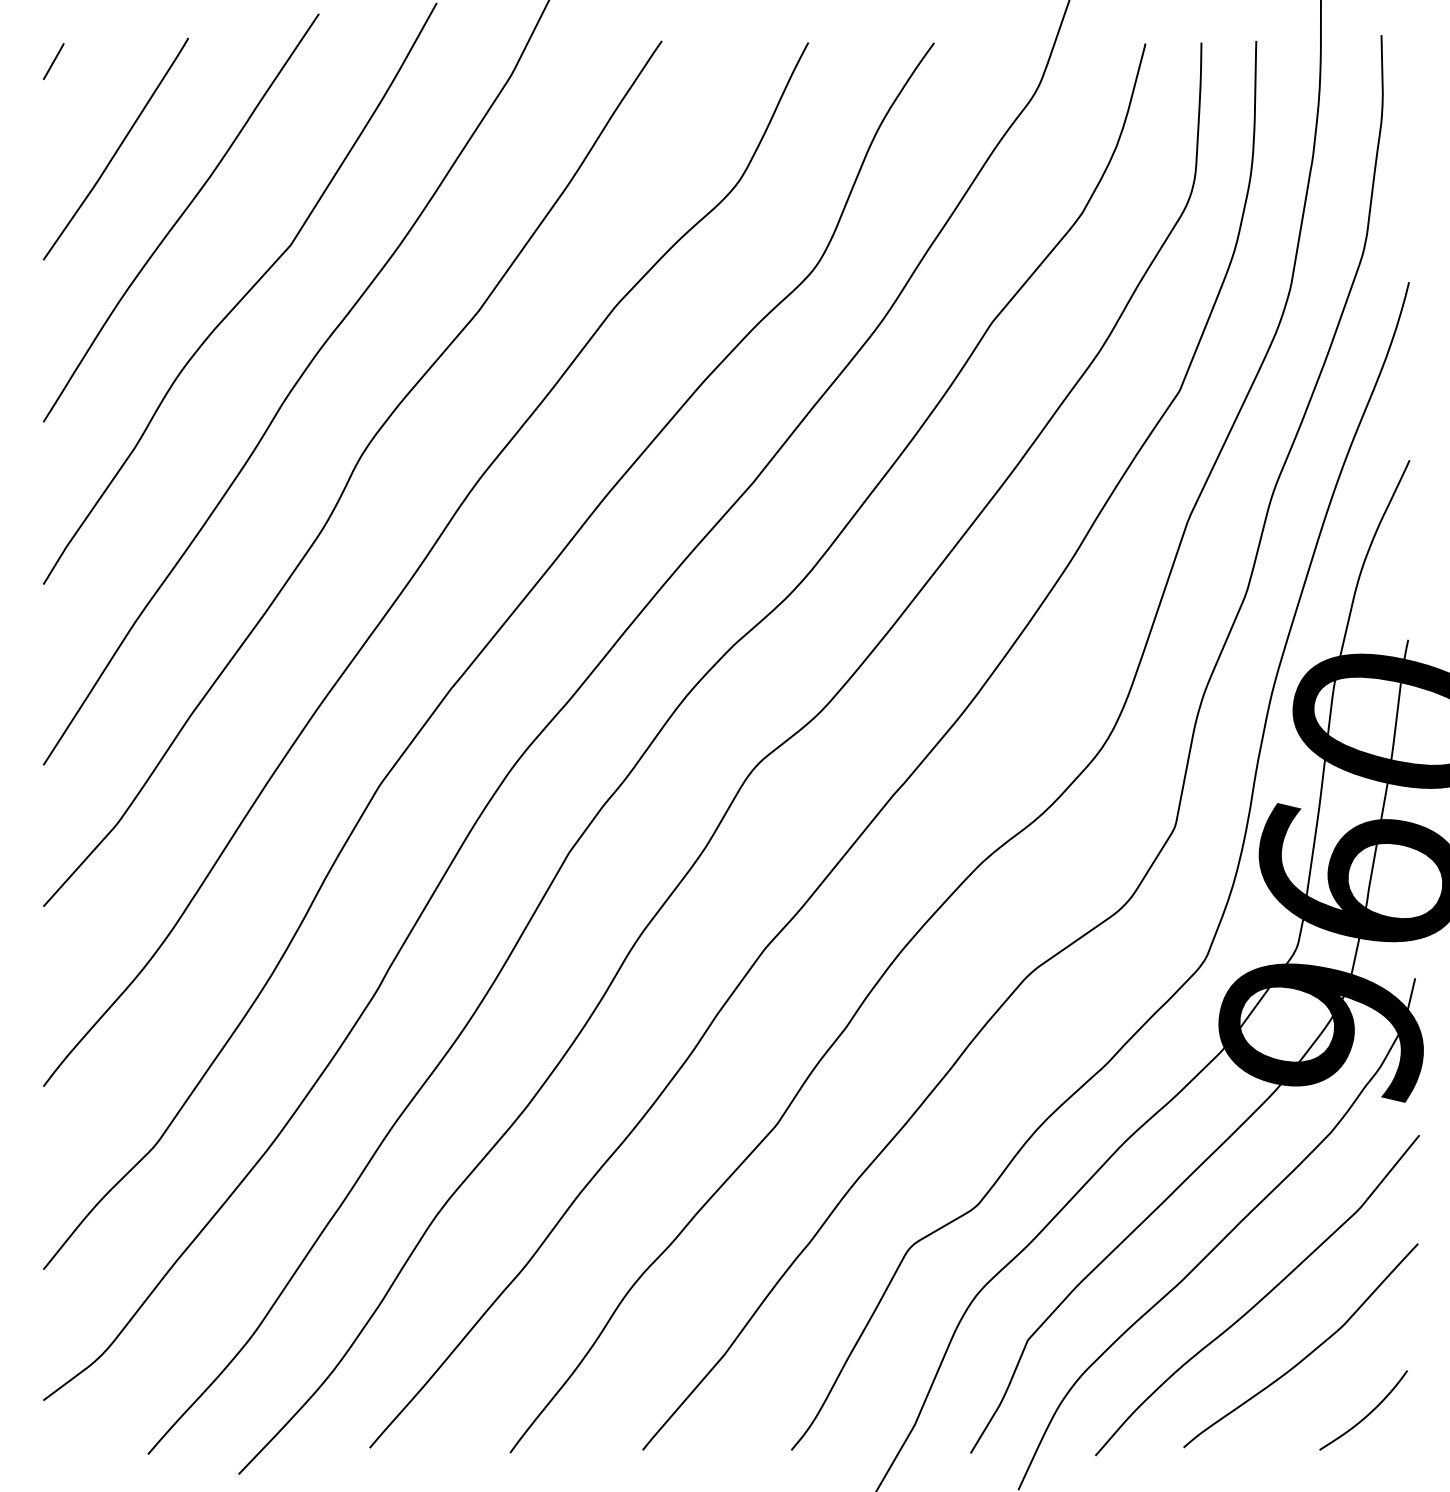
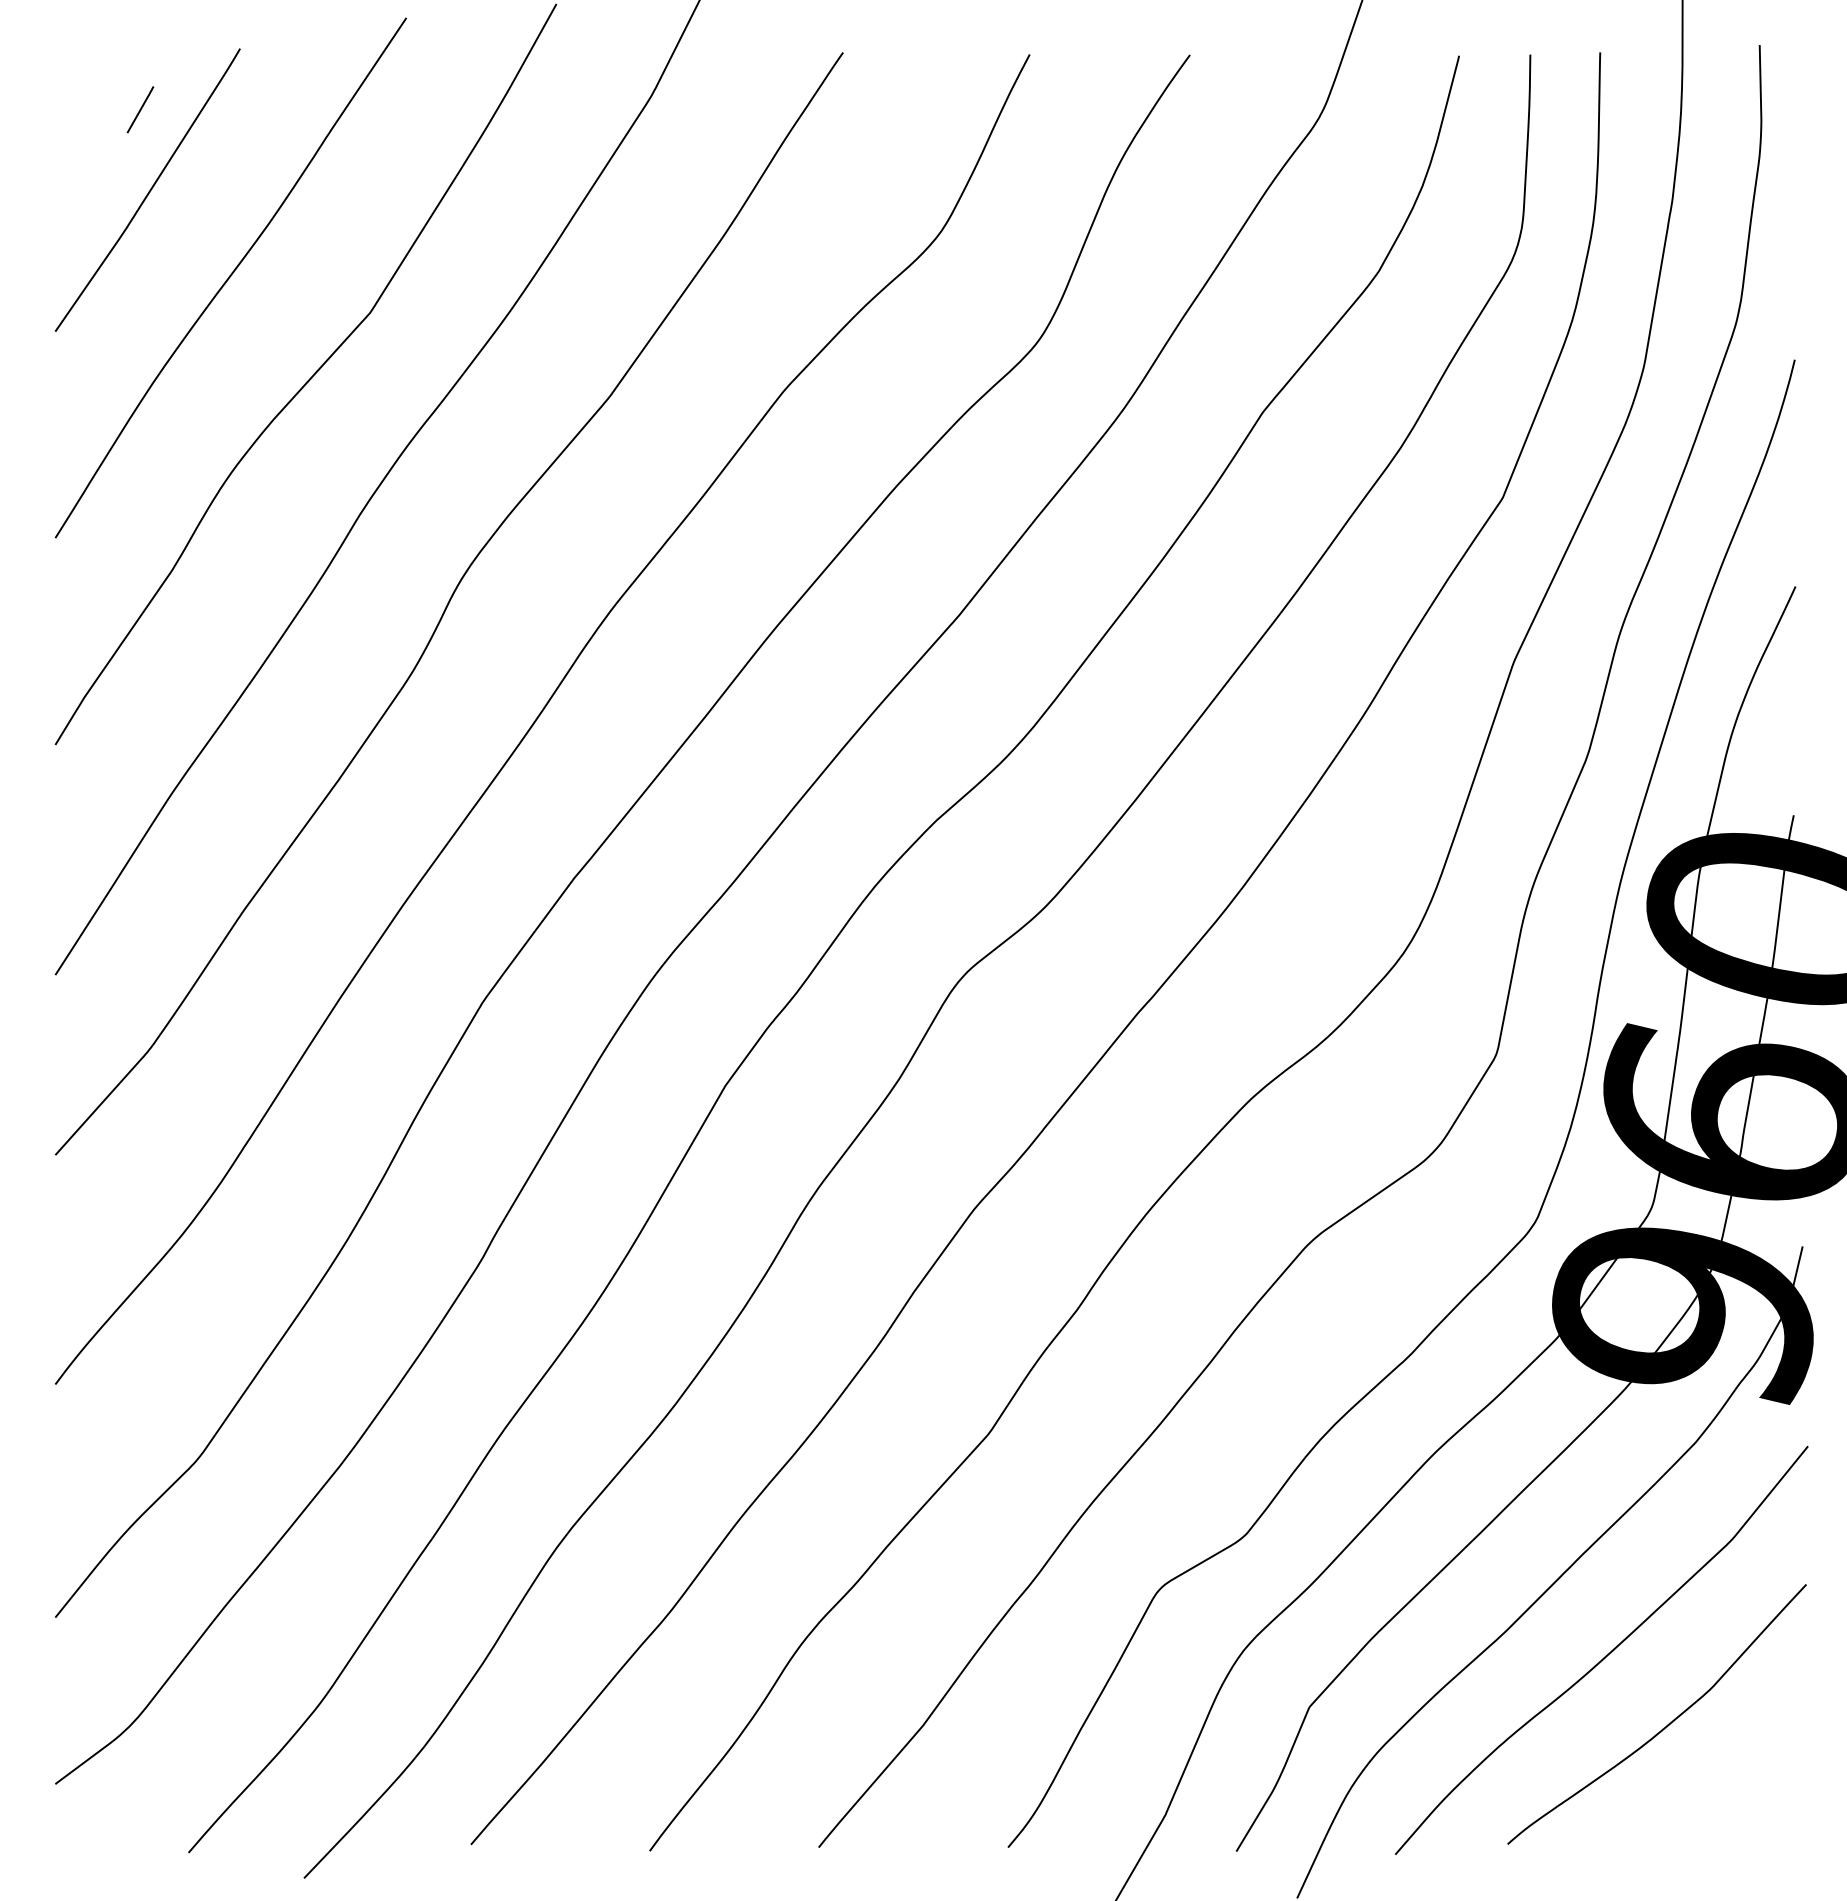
line: (53, 61) -> (140, 109), moved
curve: (1367, 1414) -> (1742, 1801), removed

